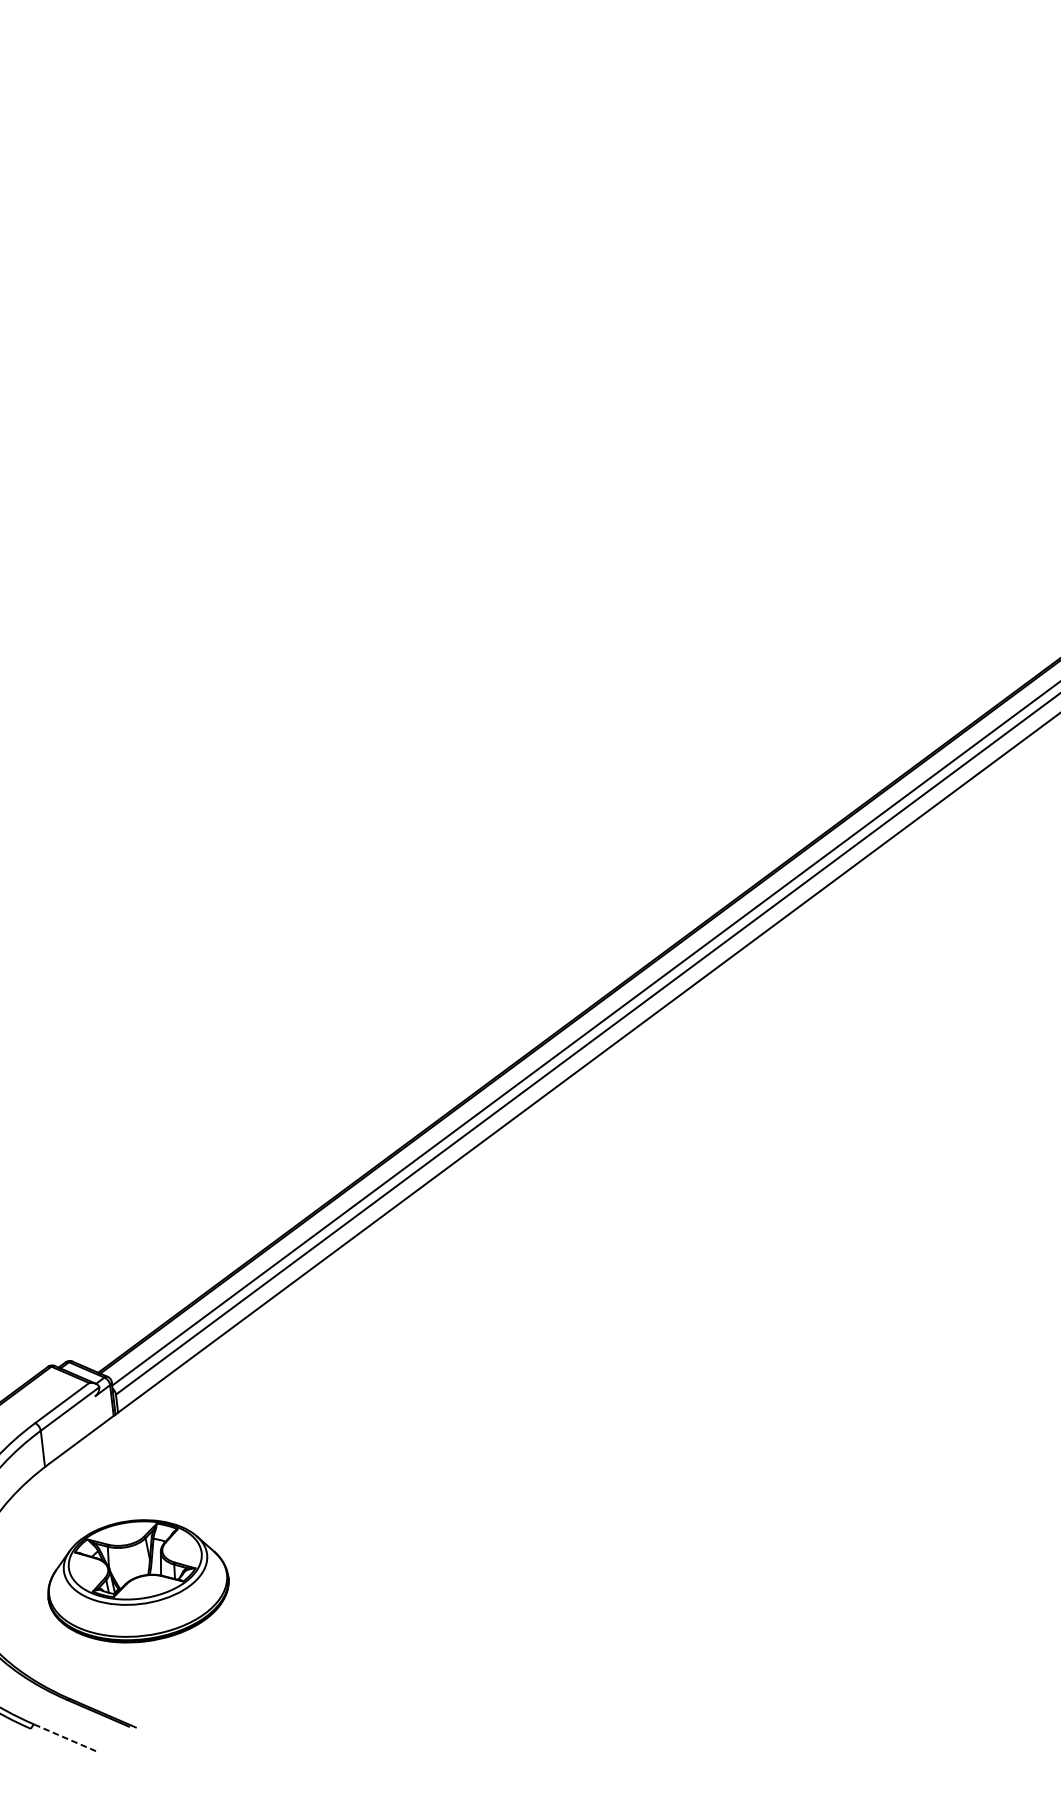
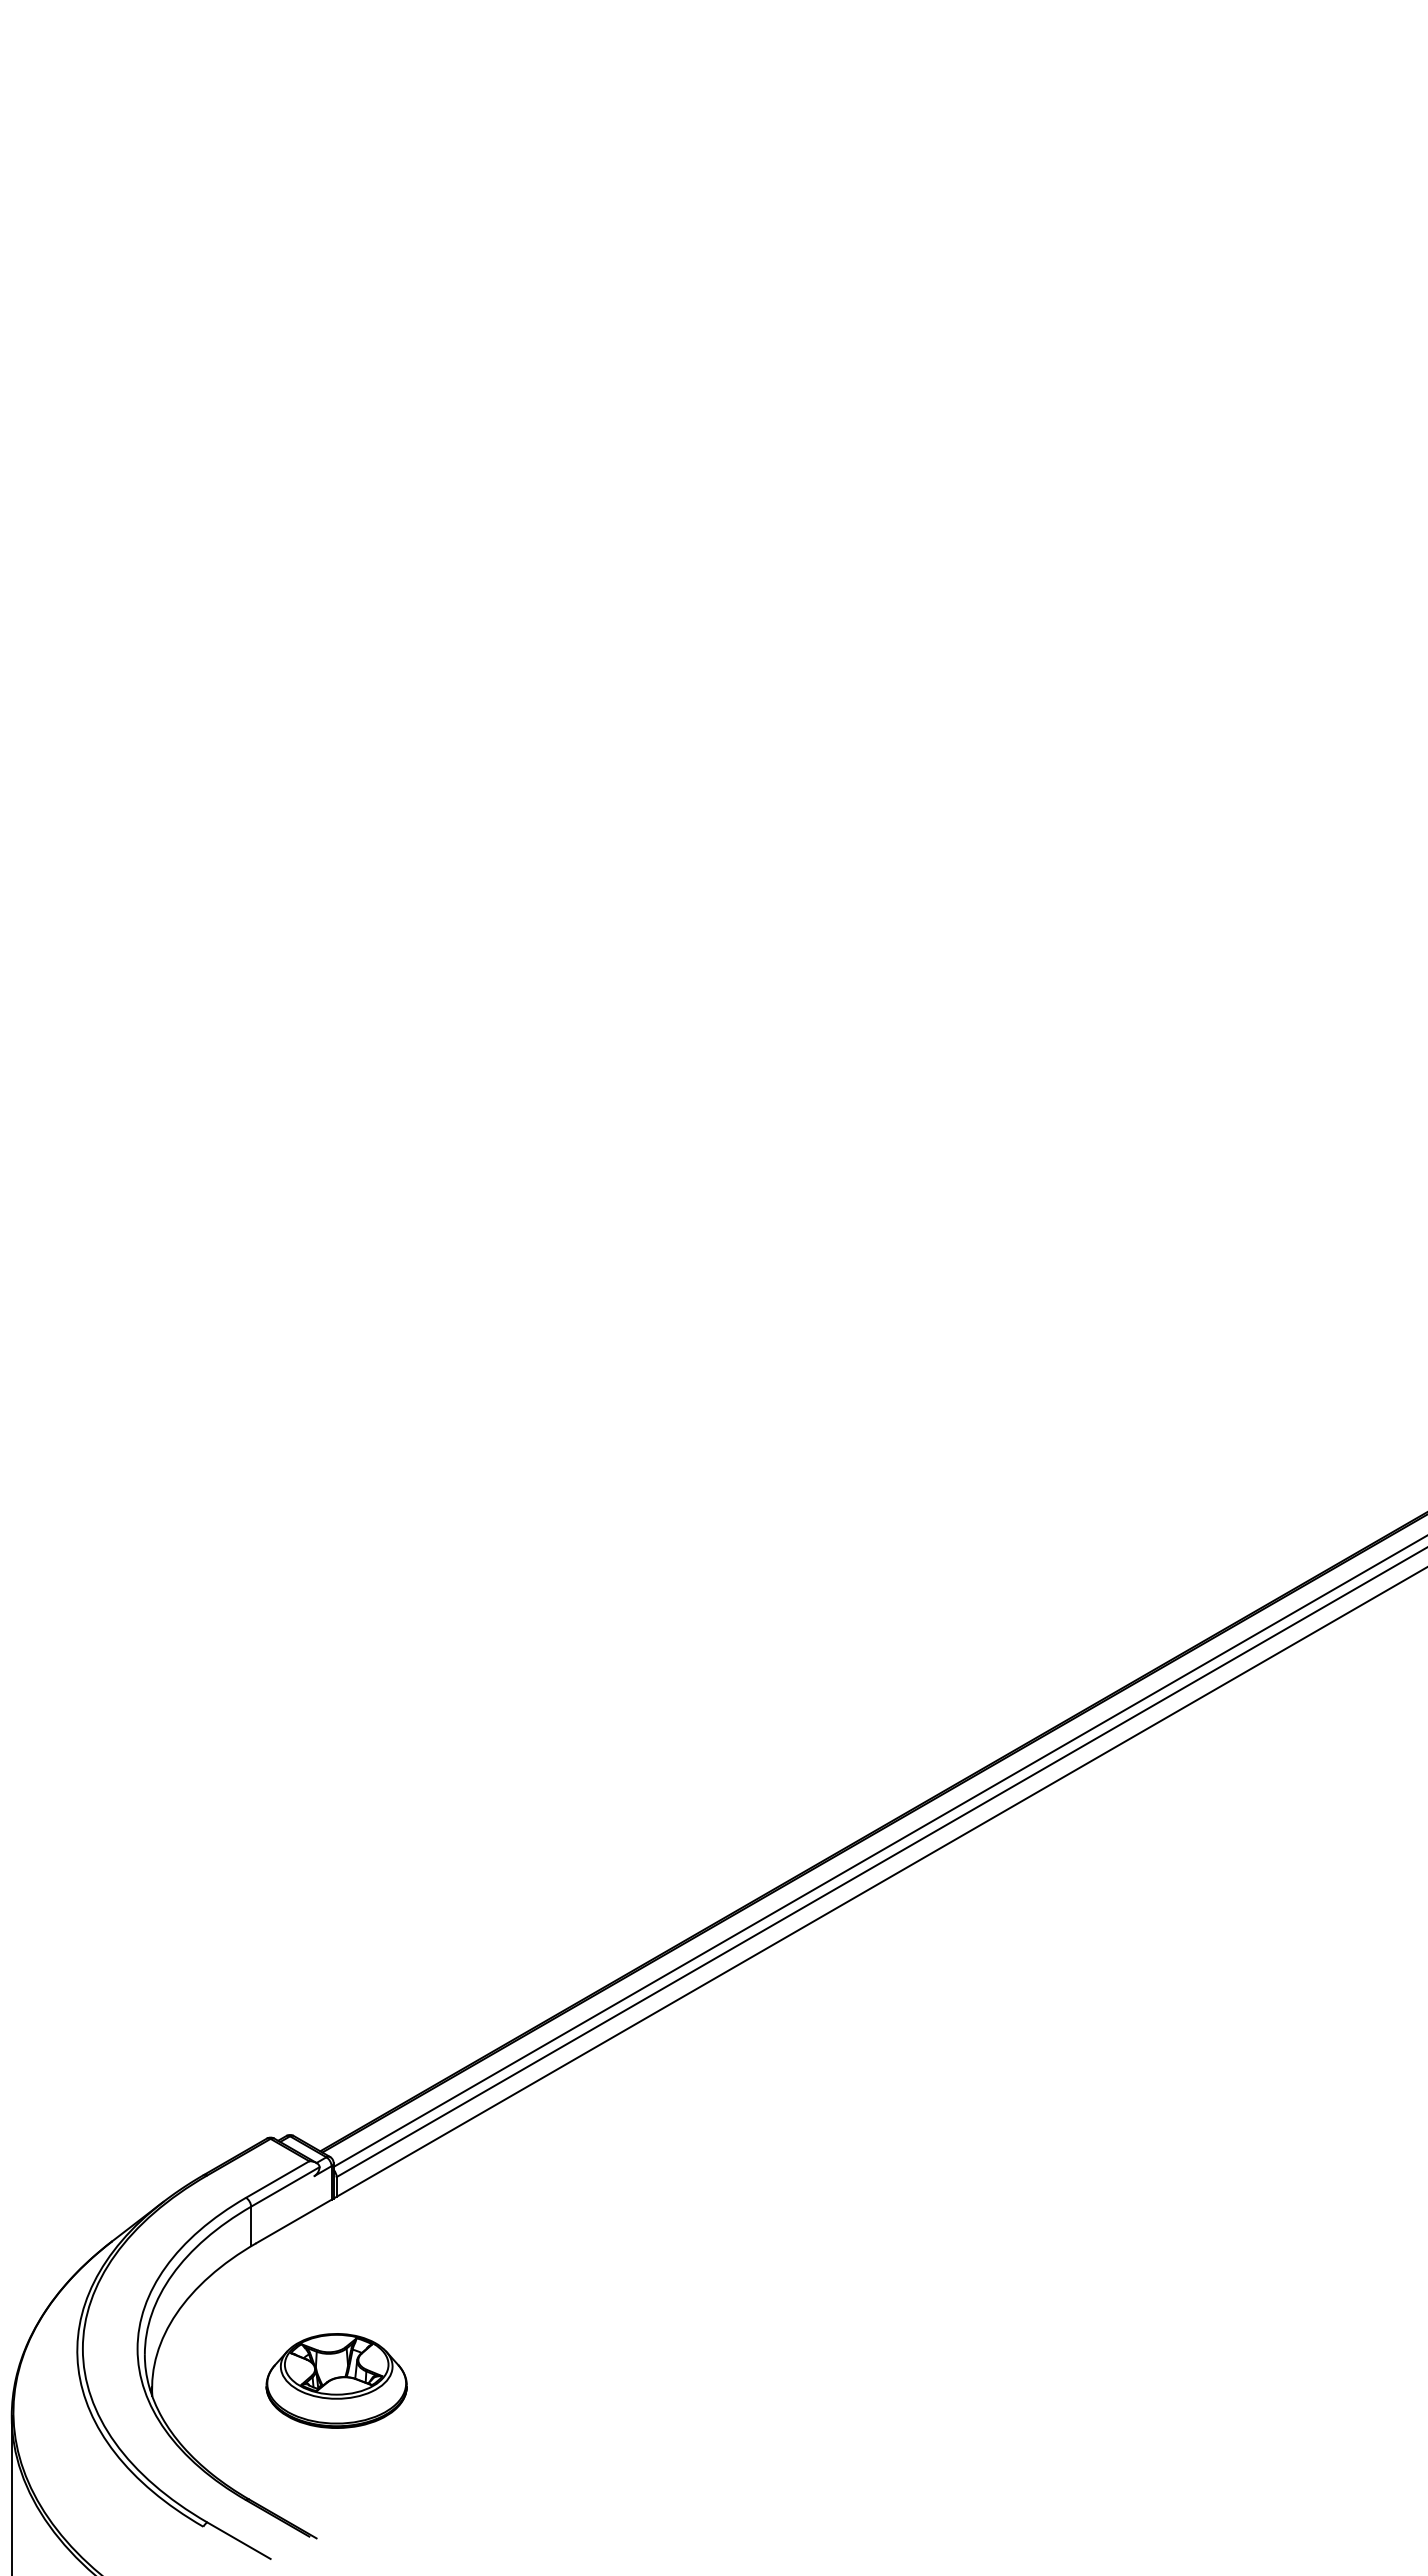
part: (137, 1580) -> (336, 2380), size x0.71
line: (64, 1737) -> (238, 2540), dashed -> solid

